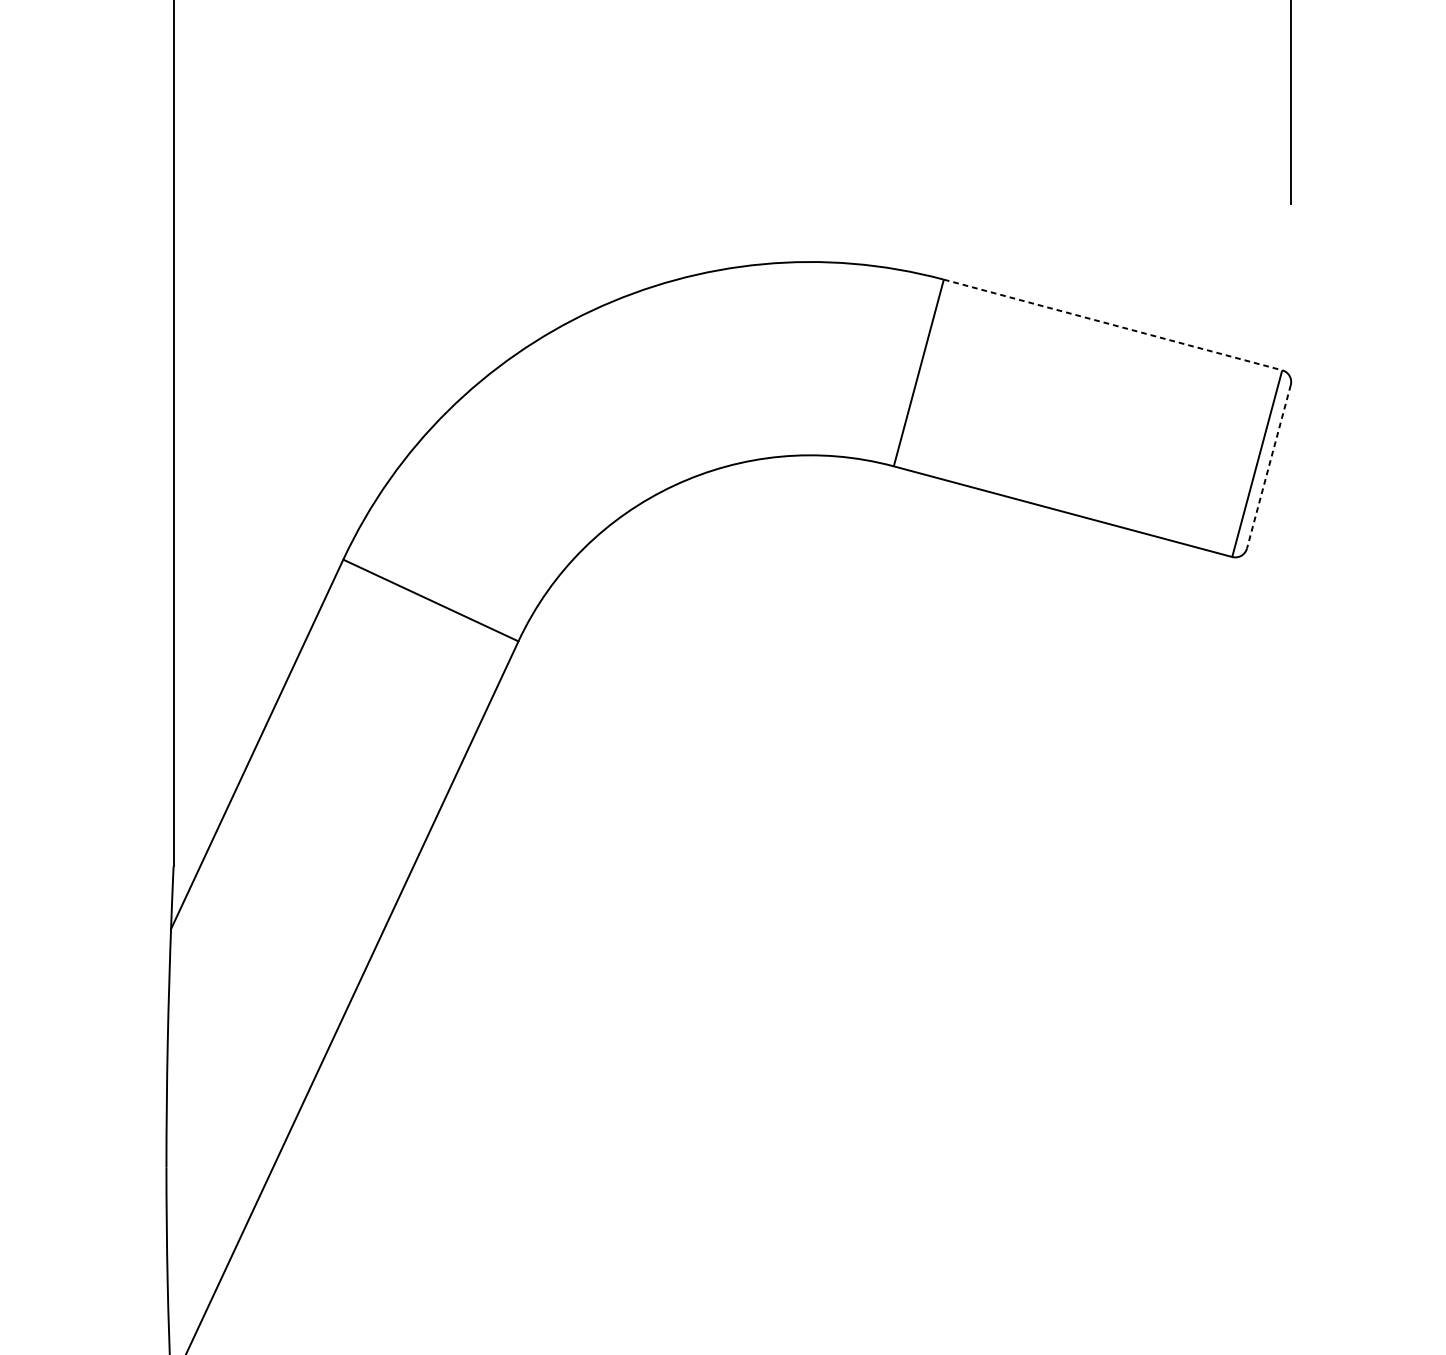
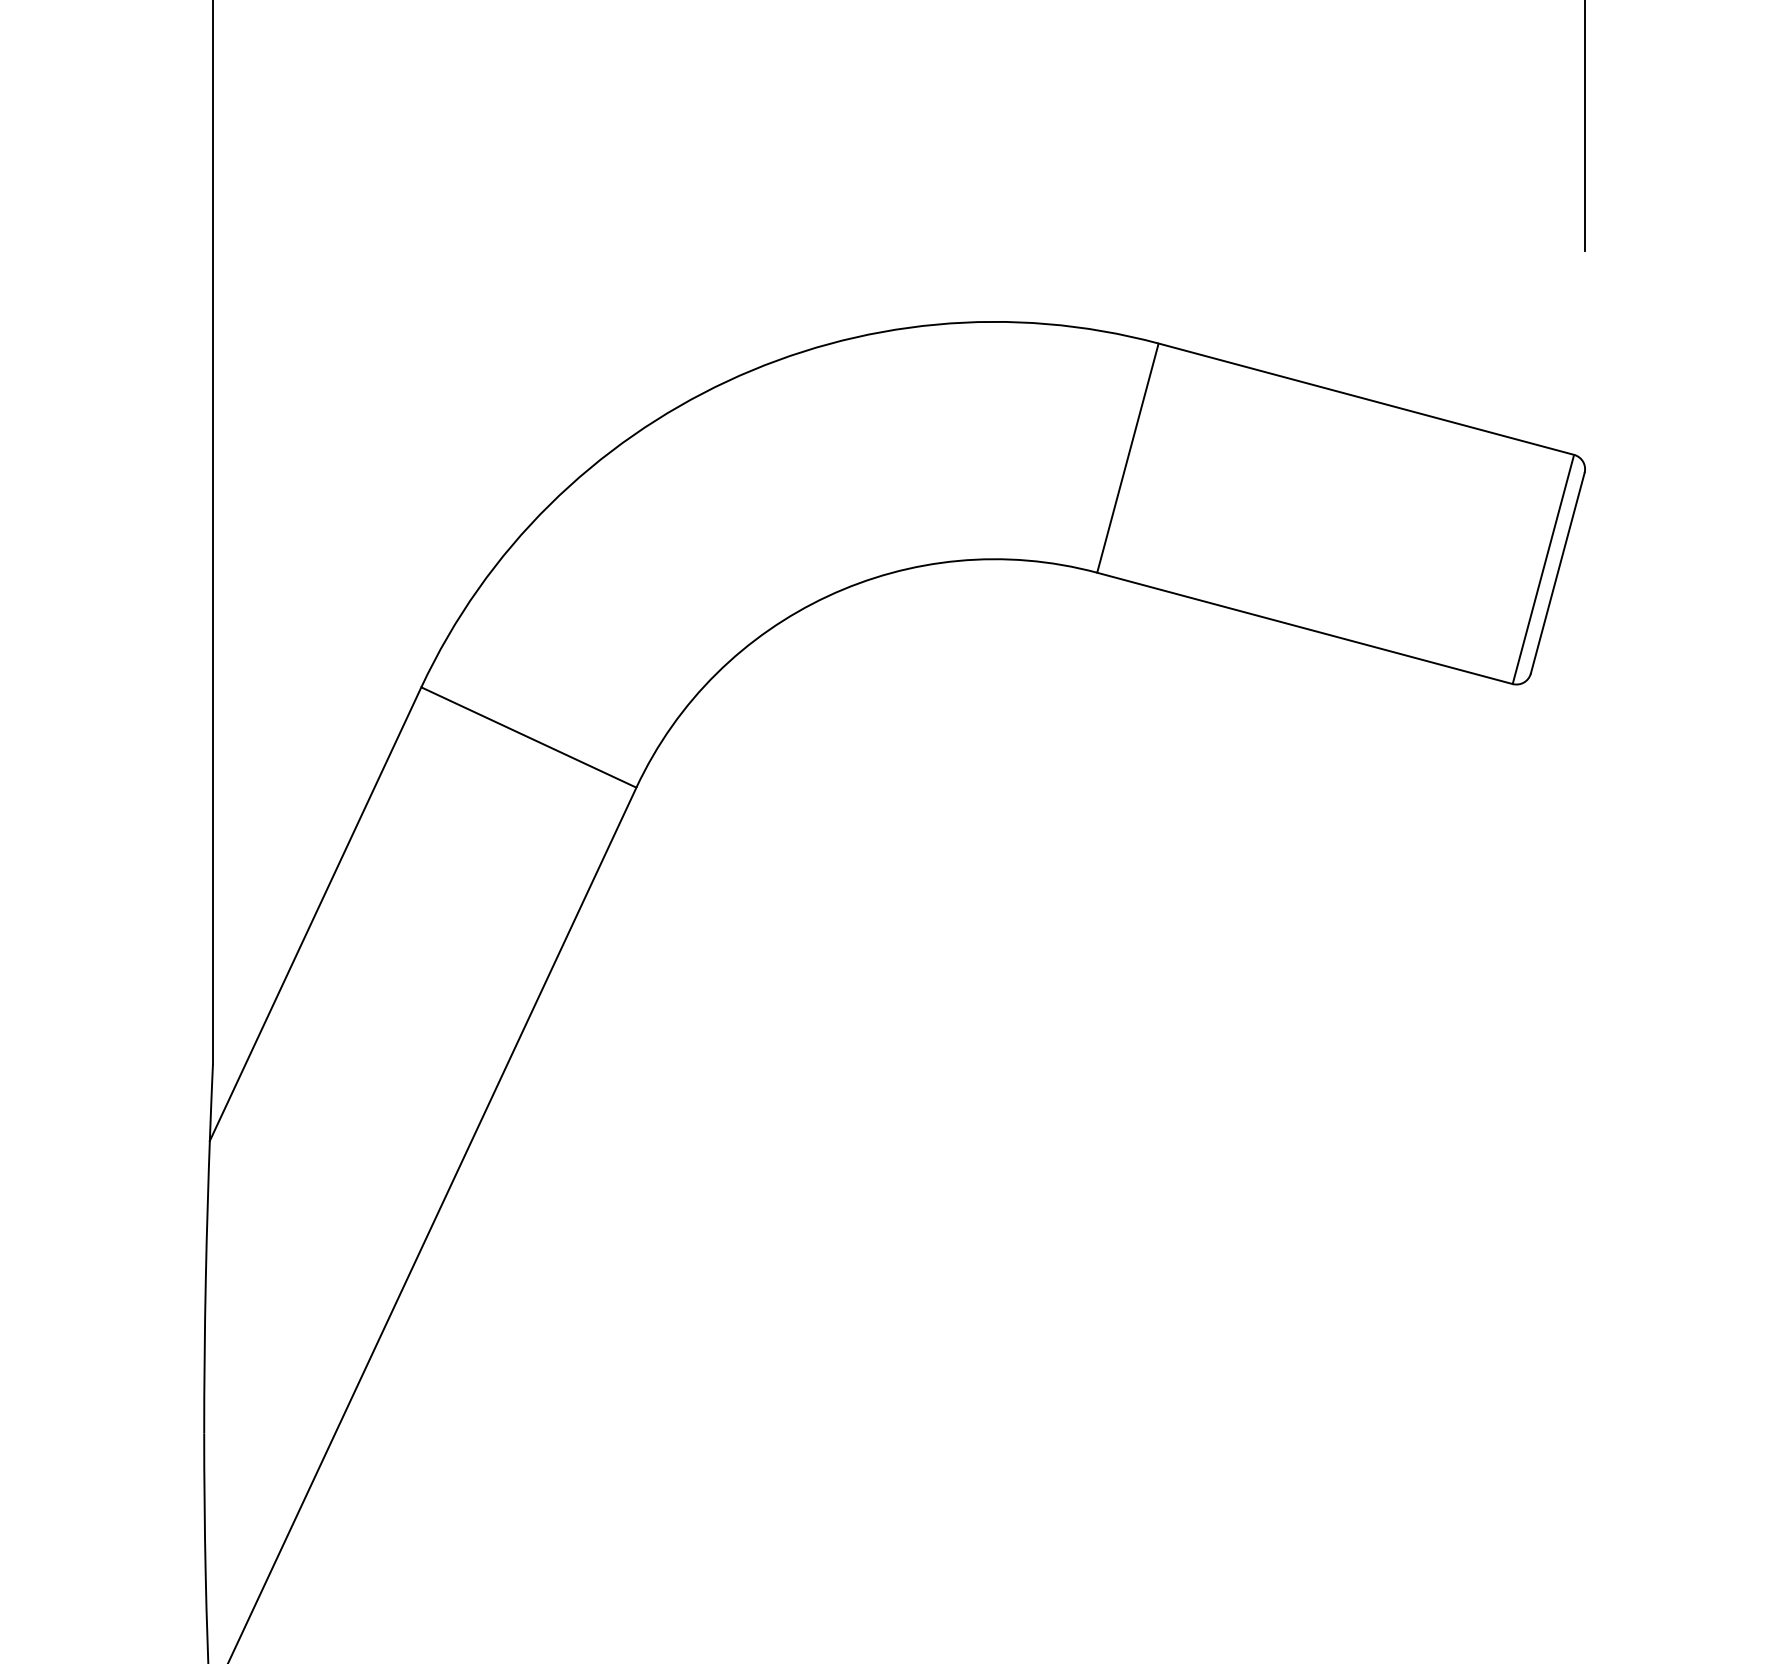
line: (1113, 325) -> (1366, 399), dashed -> solid
line: (1268, 466) -> (1557, 573), dashed -> solid

